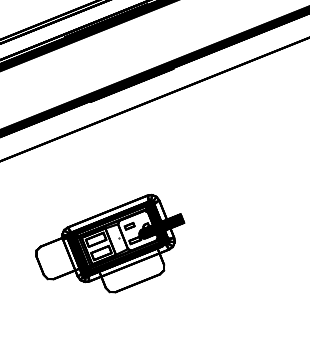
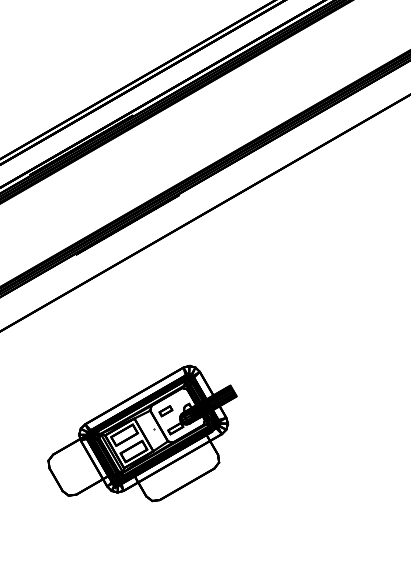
part: (109, 240) -> (142, 433), moved

